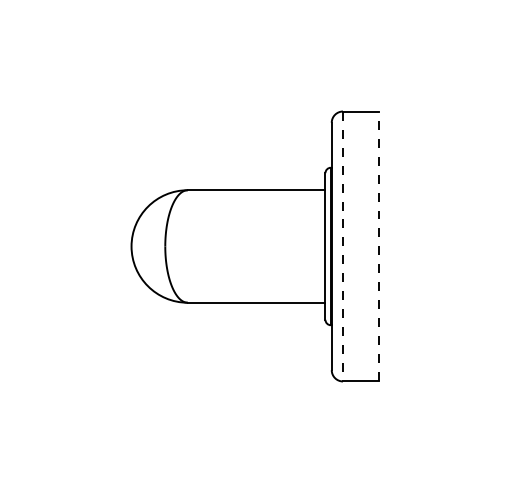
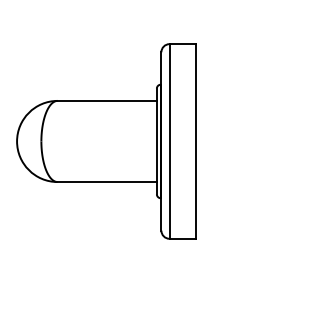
line: (343, 246) -> (169, 141), dashed -> solid
line: (379, 246) -> (195, 141), dashed -> solid

